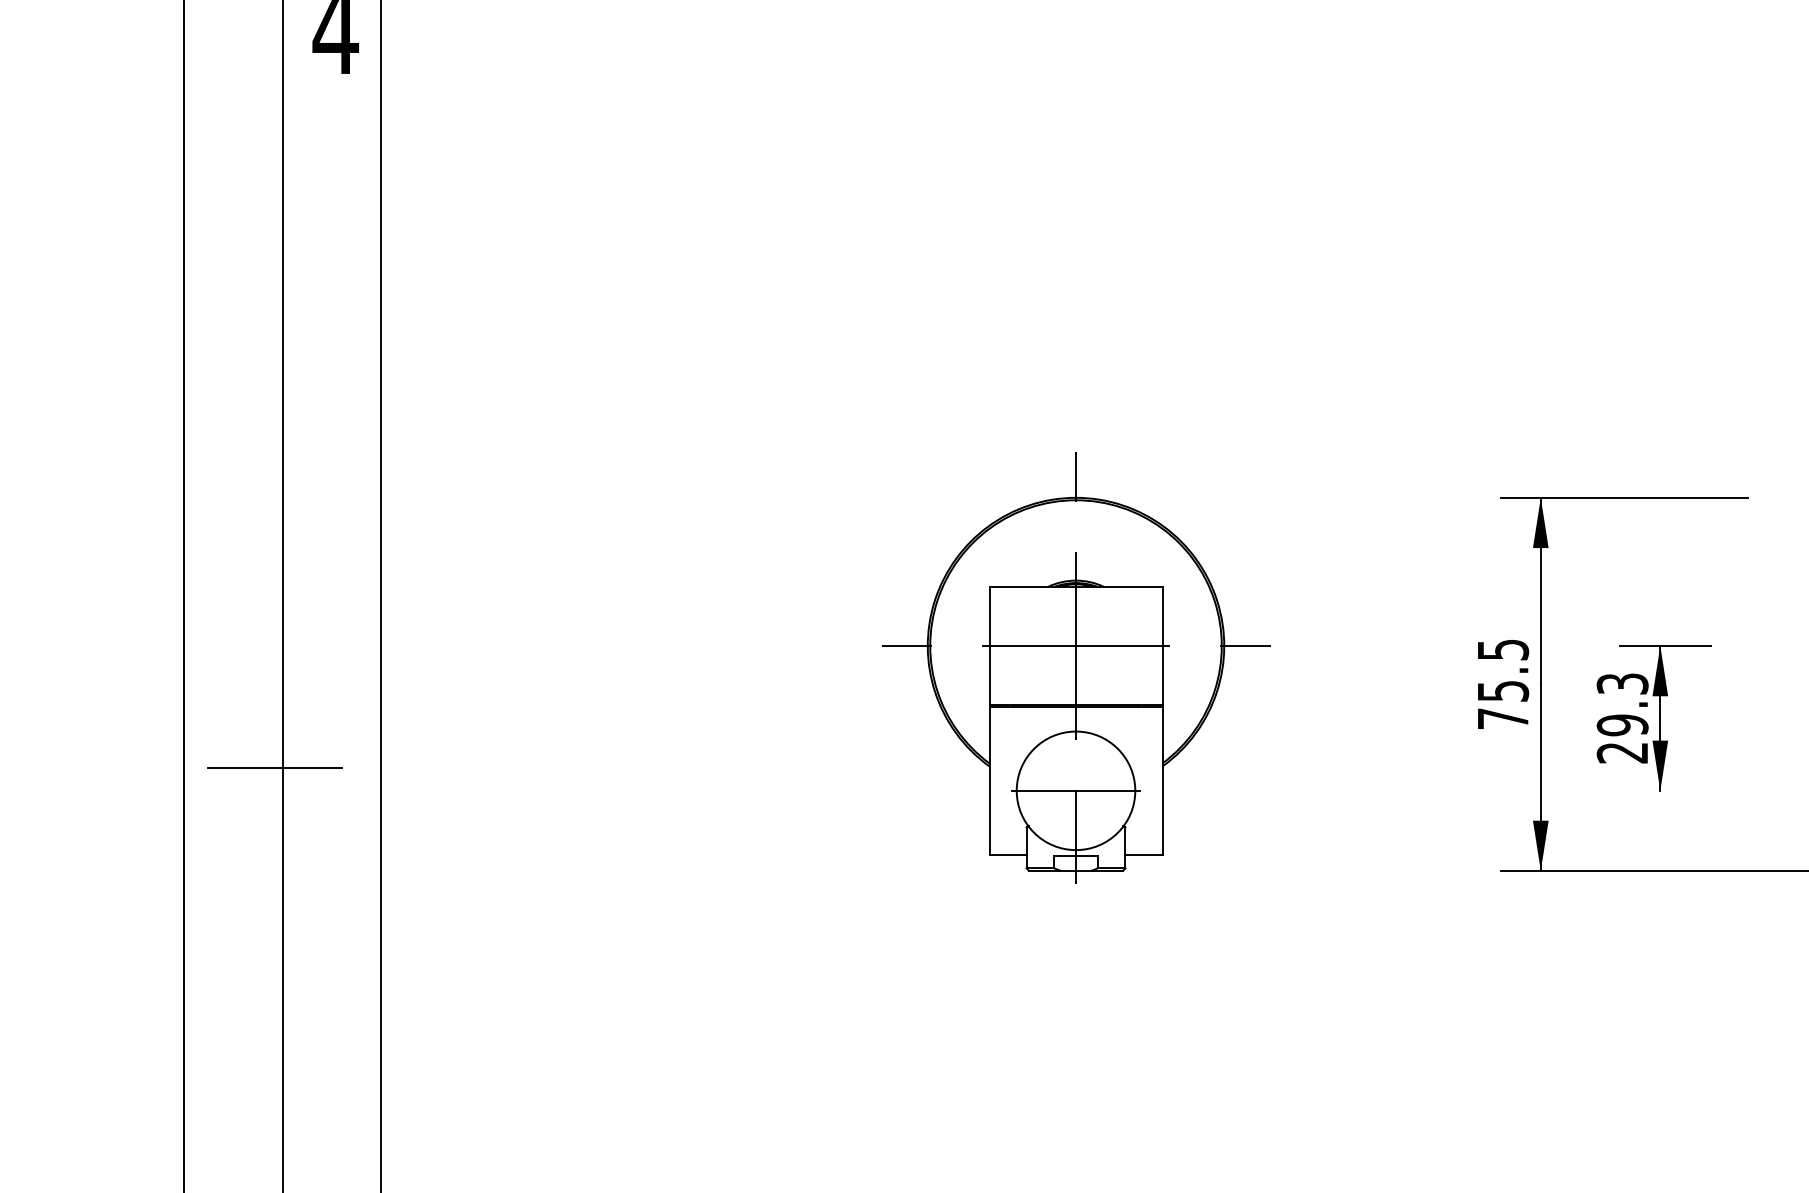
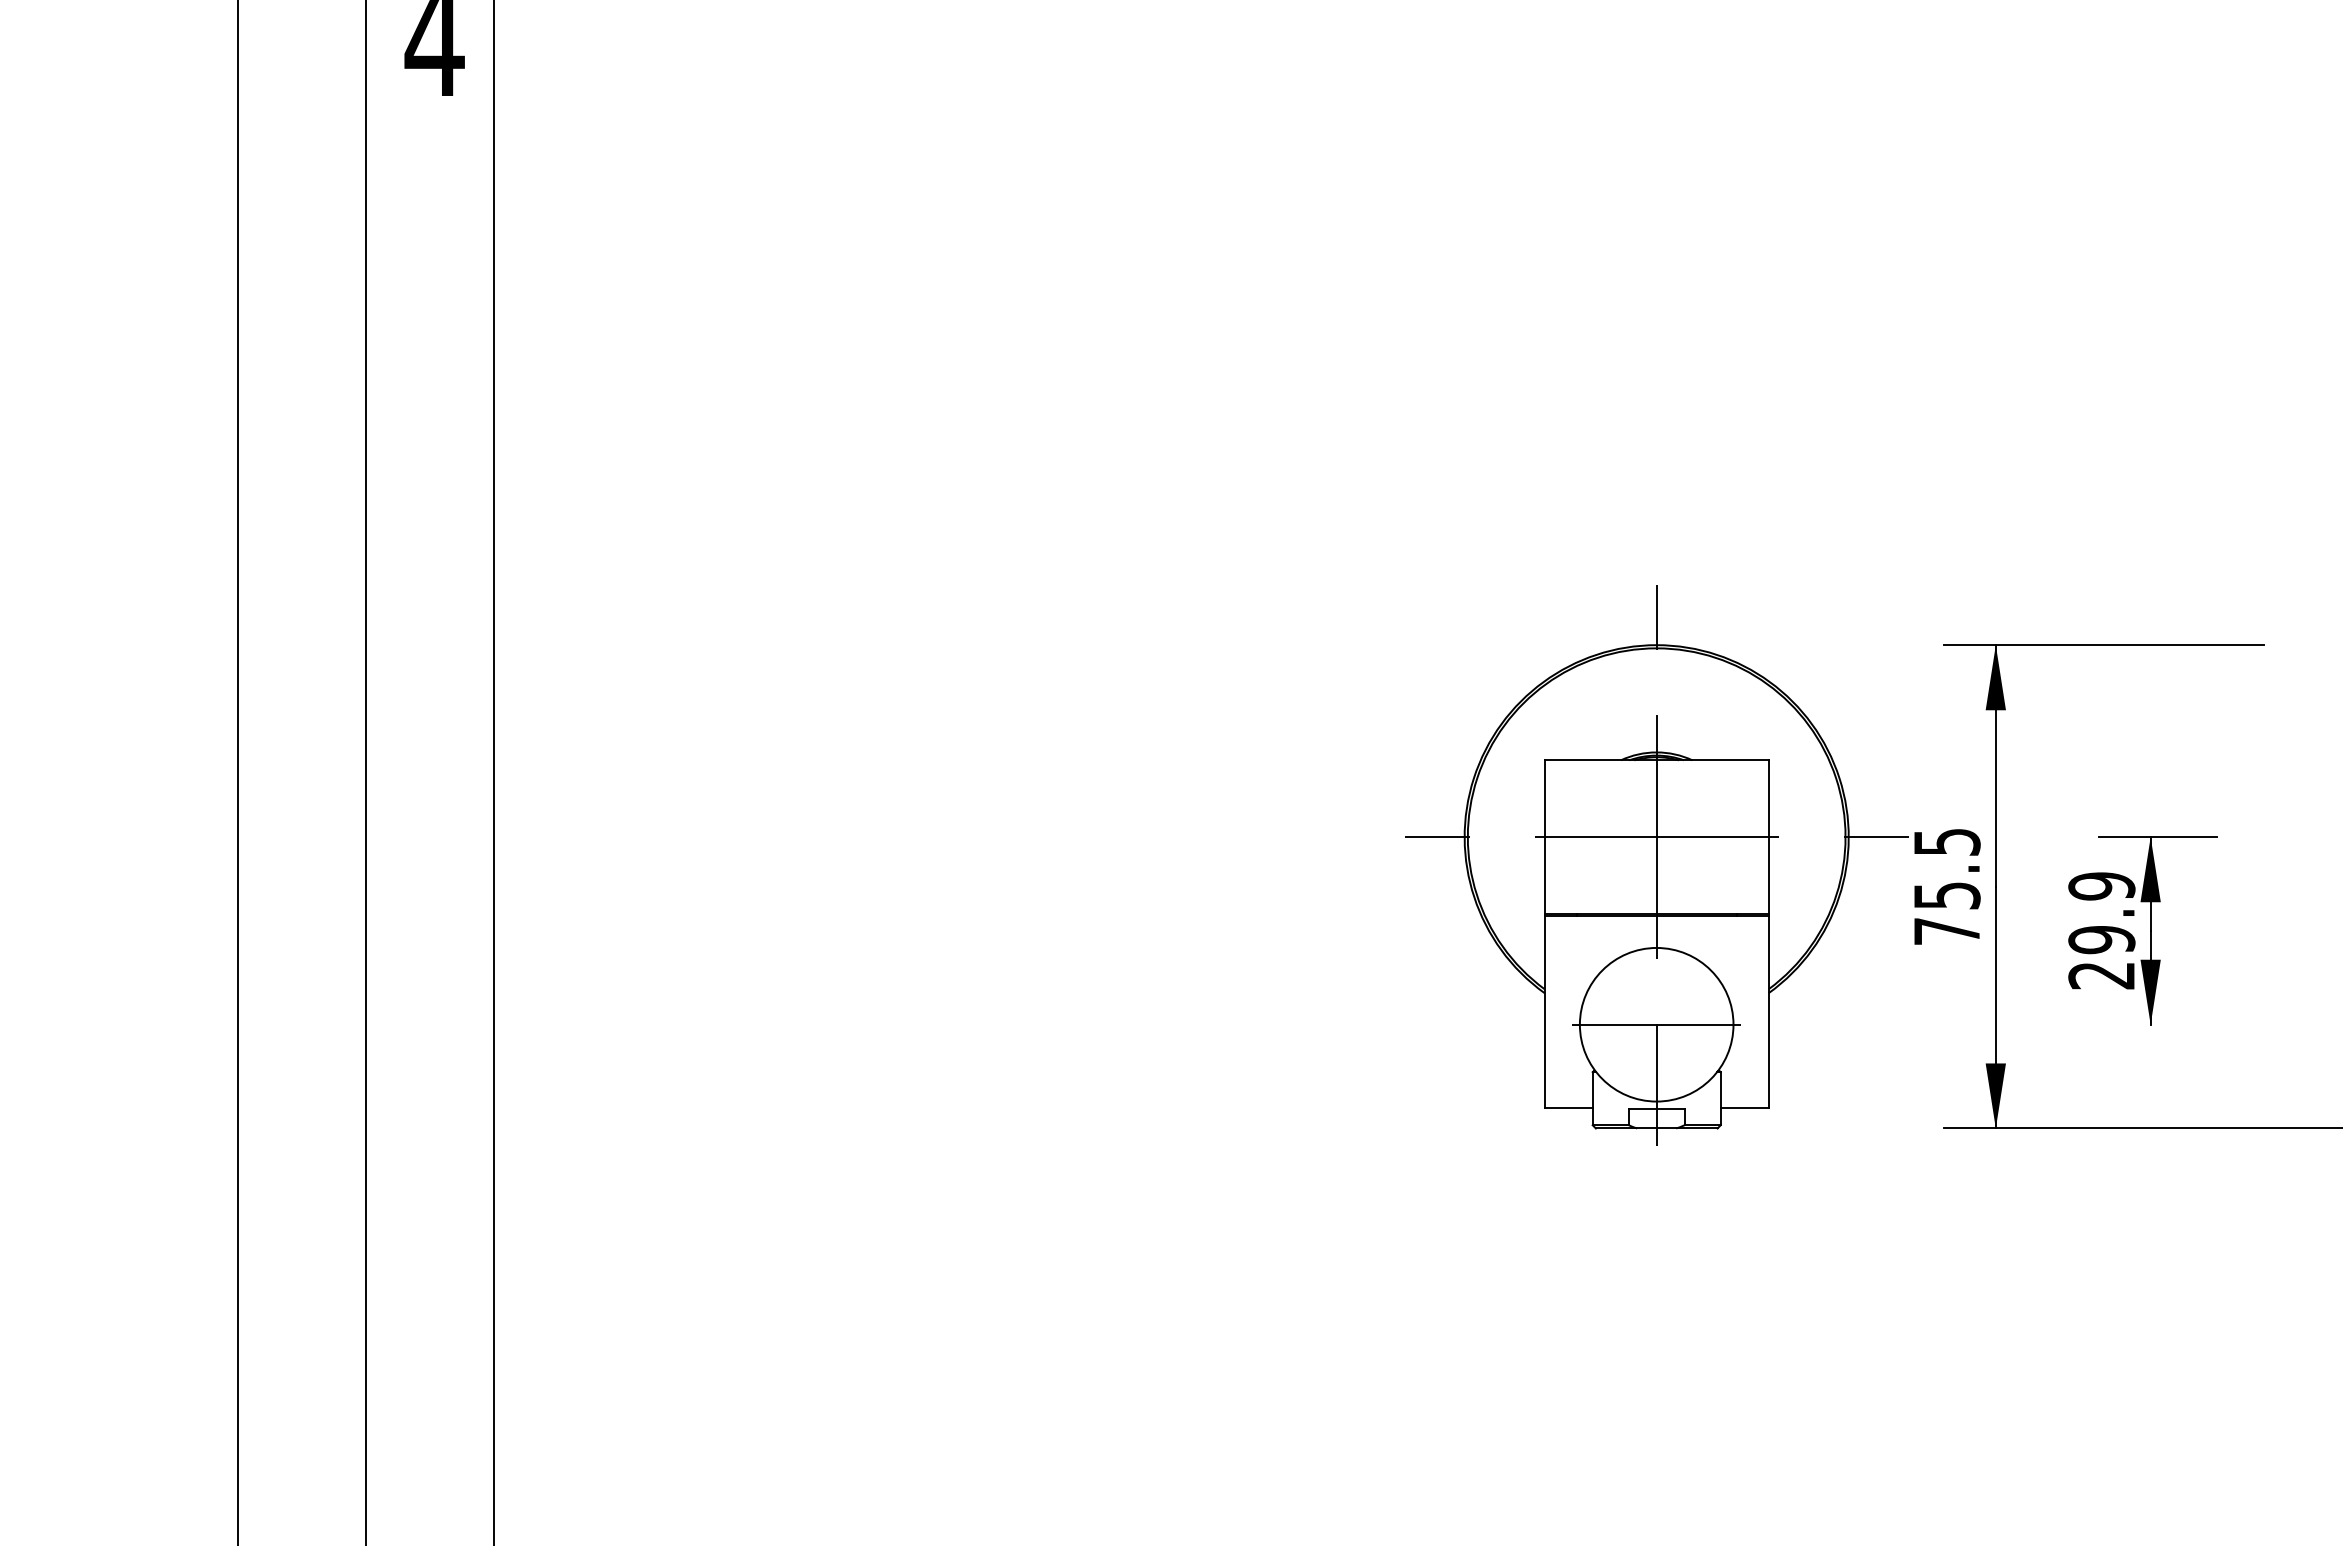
part: (1075, 667) -> (1656, 865), moved
text: (1622, 684) -> (2101, 886), 29.3 -> 29.9
line: (274, 768) -> (355, 995), removed

